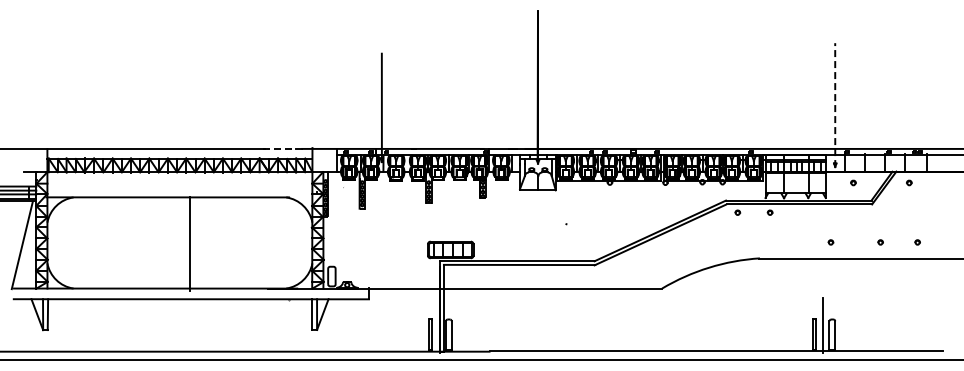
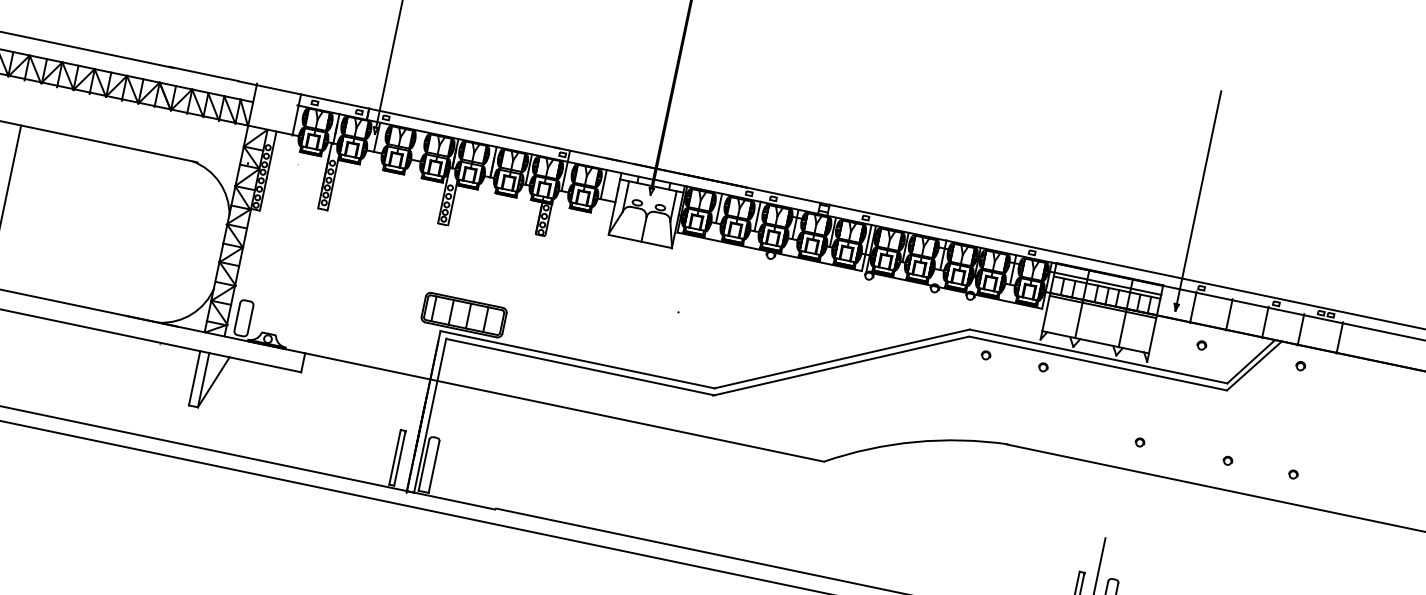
line: (835, 105) -> (1198, 201), dashed -> solid
line: (279, 148) -> (198, 72), dashed -> solid

